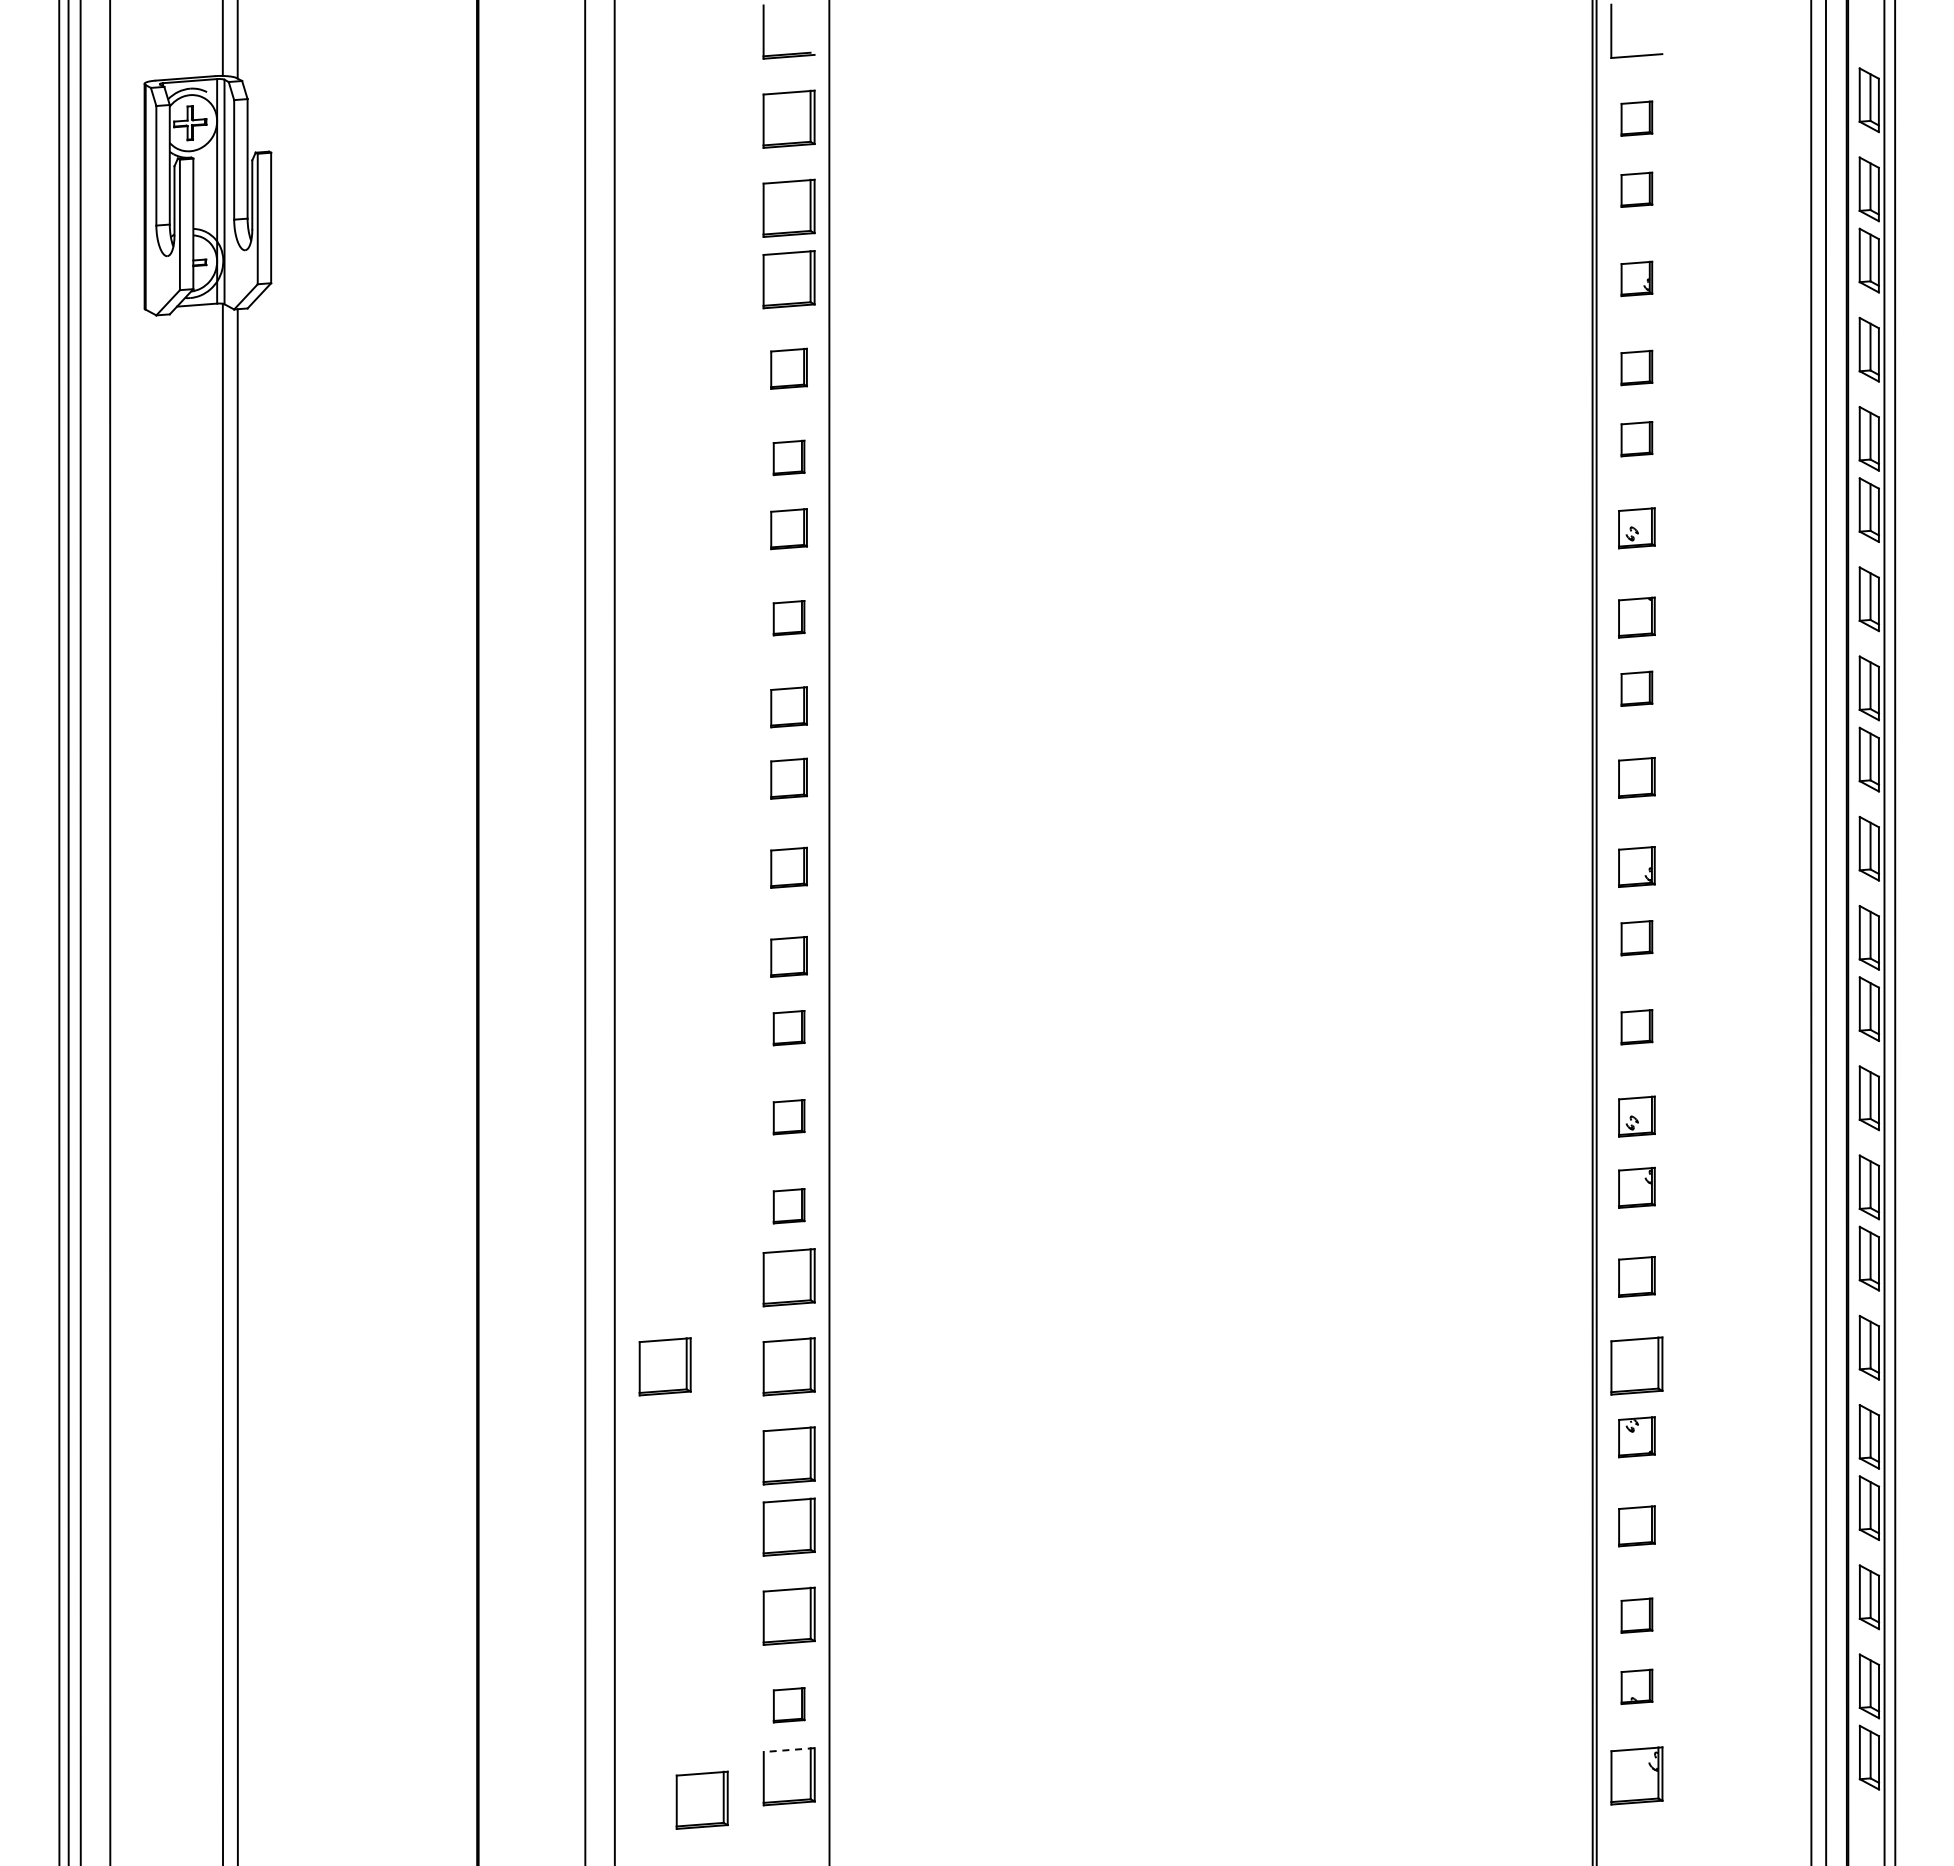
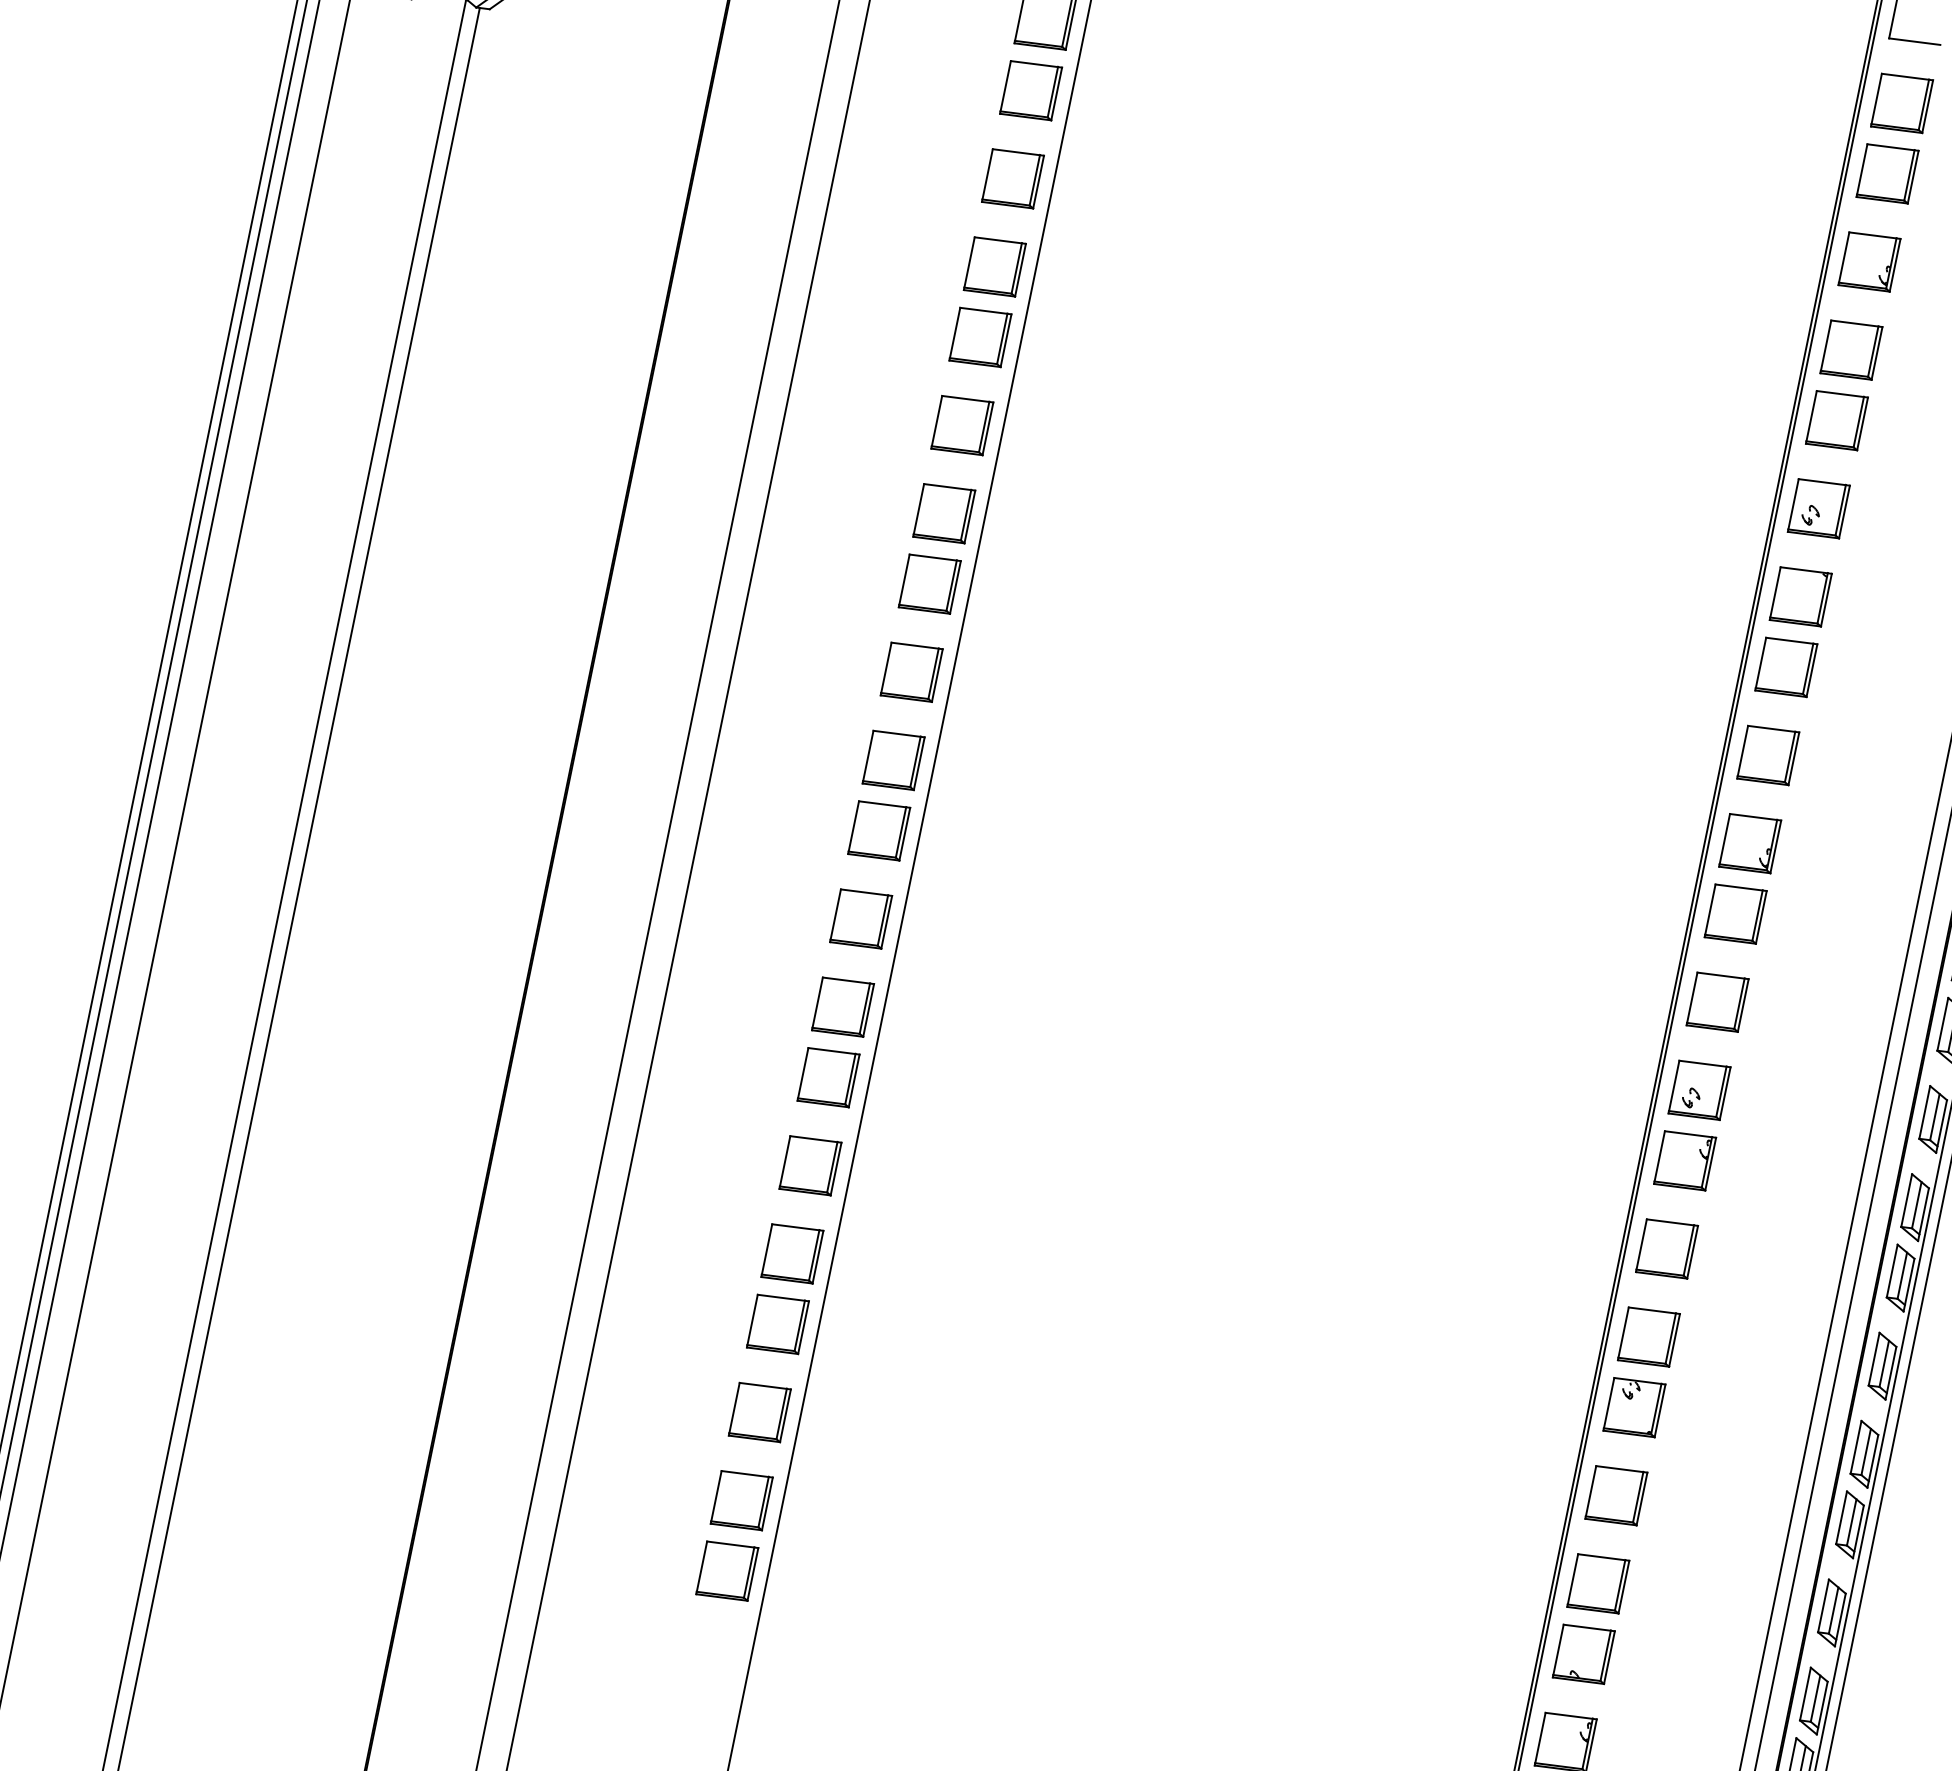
part: (1636, 118) -> (1901, 103), size x1.67
part: (1636, 189) -> (1887, 173), size x1.67
part: (1636, 278) -> (1869, 261), size x1.67
part: (1636, 367) -> (1851, 349), size x1.67
part: (788, 368) -> (1012, 178), size x1.43
part: (1636, 438) -> (1836, 419), size x1.67
part: (788, 457) -> (994, 266), size x1.67
part: (1636, 527) -> (1818, 507), size x1.43
part: (788, 528) -> (979, 336), size x1.43
part: (788, 617) -> (961, 424), size x1.67
part: (1636, 617) -> (1800, 596), size x1.43
part: (1636, 688) -> (1786, 666), size x1.67
part: (788, 706) -> (943, 512), size x1.43
part: (1636, 777) -> (1767, 755), size x1.43
part: (788, 778) -> (929, 583), size x1.43
part: (1636, 866) -> (1749, 843), size x1.43
part: (788, 867) -> (911, 671), size x1.43
part: (1636, 937) -> (1735, 913), size x1.67
part: (788, 956) -> (893, 759), size x1.43
part: (1636, 1026) -> (1717, 1001), size x1.67
part: (788, 1027) -> (878, 830), size x1.67
part: (788, 1116) -> (860, 918), size x1.67
part: (1636, 1116) -> (1699, 1090), size x1.43
part: (1636, 1187) -> (1684, 1160), size x1.43
part: (788, 1205) -> (842, 1006), size x1.67
part: (1636, 1276) -> (1666, 1248), size x1.43
part: (664, 1366) -> (687, 1140), removed
part: (1636, 1436) -> (1634, 1406), size x1.43
part: (1636, 1525) -> (1616, 1494), size x1.43
part: (1636, 1615) -> (1597, 1583), size x1.67
part: (1636, 1686) -> (1583, 1653), size x1.67
part: (788, 1704) -> (741, 1499), size x1.67
line: (789, 1750) -> (732, 1545), dashed -> solid
part: (701, 1799) -> (635, 1575), removed

